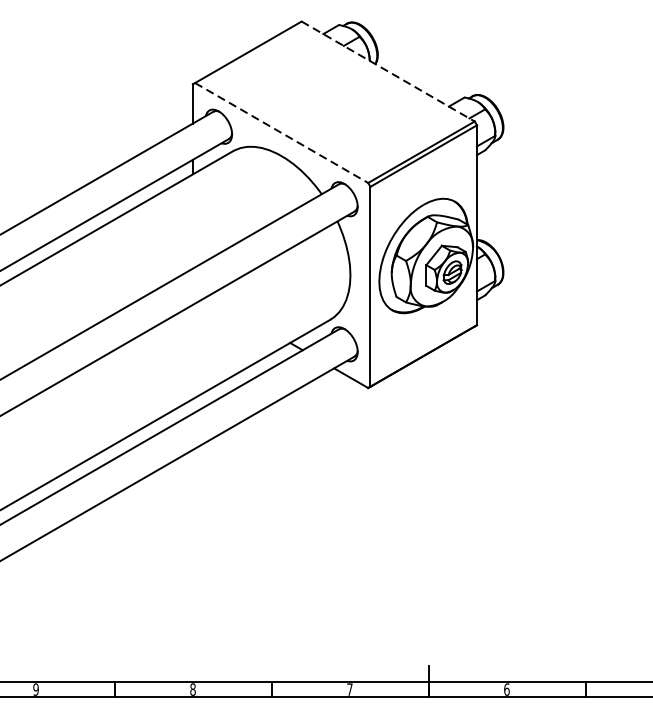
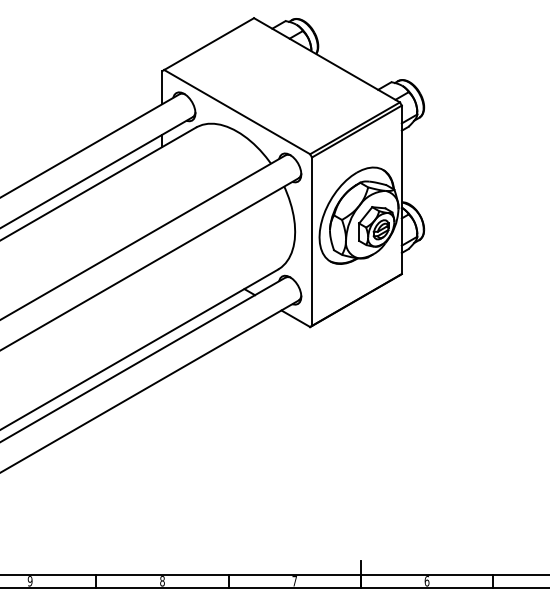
line: (388, 71) -> (327, 60), dashed -> solid
line: (282, 133) -> (237, 112), dashed -> solid

